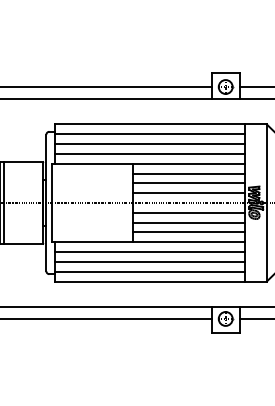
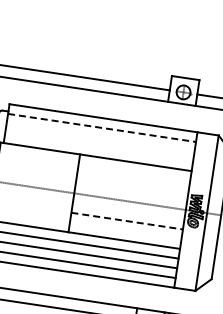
line: (150, 134) -> (102, 128), solid -> dashed
line: (150, 144) -> (100, 138), removed
line: (150, 153) -> (99, 147), removed
line: (188, 173) -> (133, 172), removed
line: (188, 183) -> (132, 182), removed
line: (188, 193) -> (131, 192), removed
line: (188, 212) -> (128, 211), removed
line: (189, 222) -> (127, 221), solid -> dashed
line: (188, 232) -> (125, 230), removed

